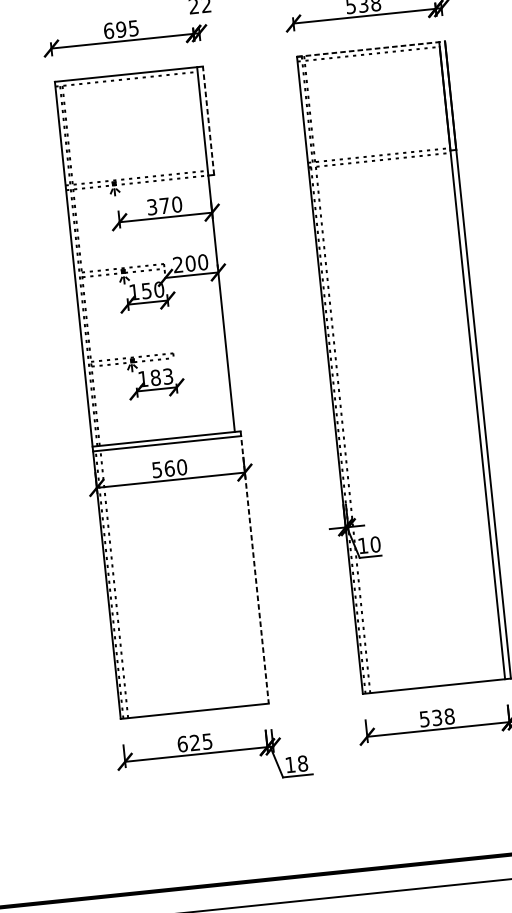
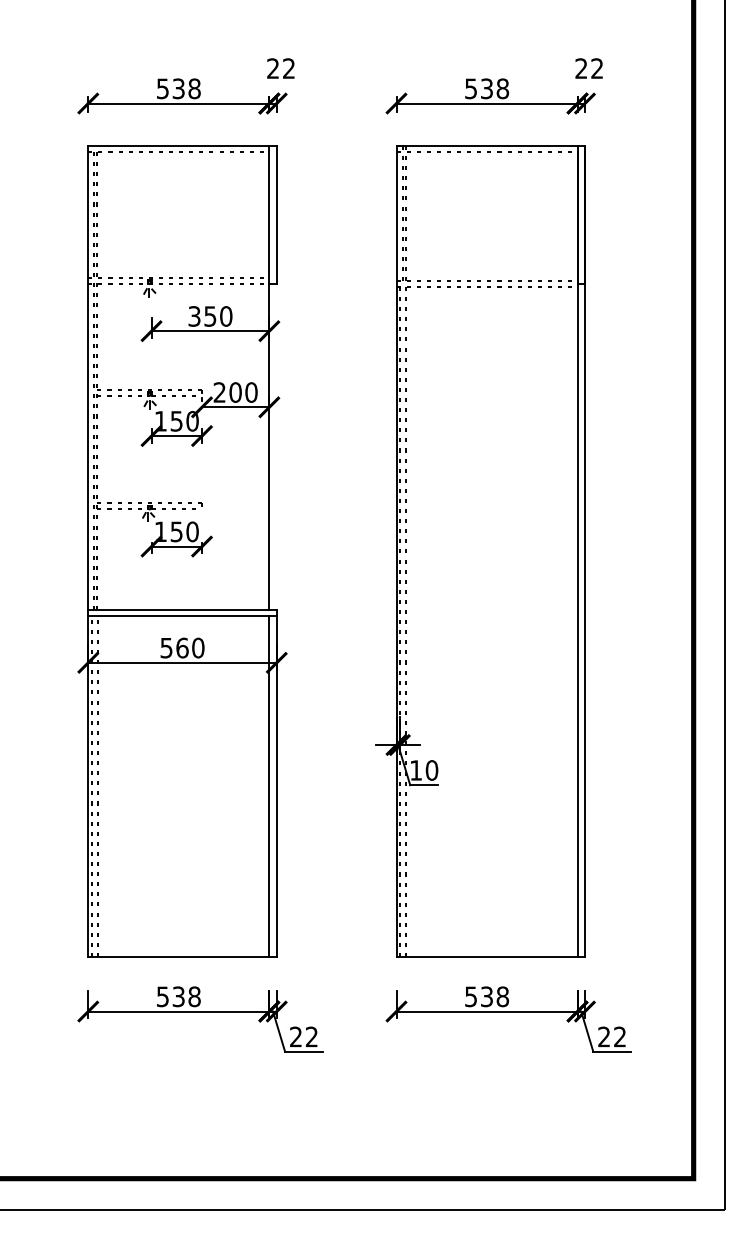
text: (121, 29) -> (178, 88), 695 -> 538
line: (371, 48) -> (491, 145), dashed -> solid
line: (208, 120) -> (276, 214), dashed -> solid
text: (164, 205) -> (210, 316), 370 -> 350
text: (161, 376) -> (184, 531), 183 -> 150
line: (254, 568) -> (276, 784), dashed -> solid
line: (249, 570) -> (269, 786), added
text: (194, 742) -> (178, 996), 625 -> 538
text: (297, 763) -> (304, 1036), 18 -> 22

